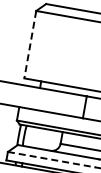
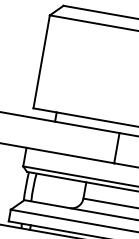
line: (30, 45) -> (41, 62), dashed -> solid
line: (52, 159) -> (72, 220), dashed -> solid

